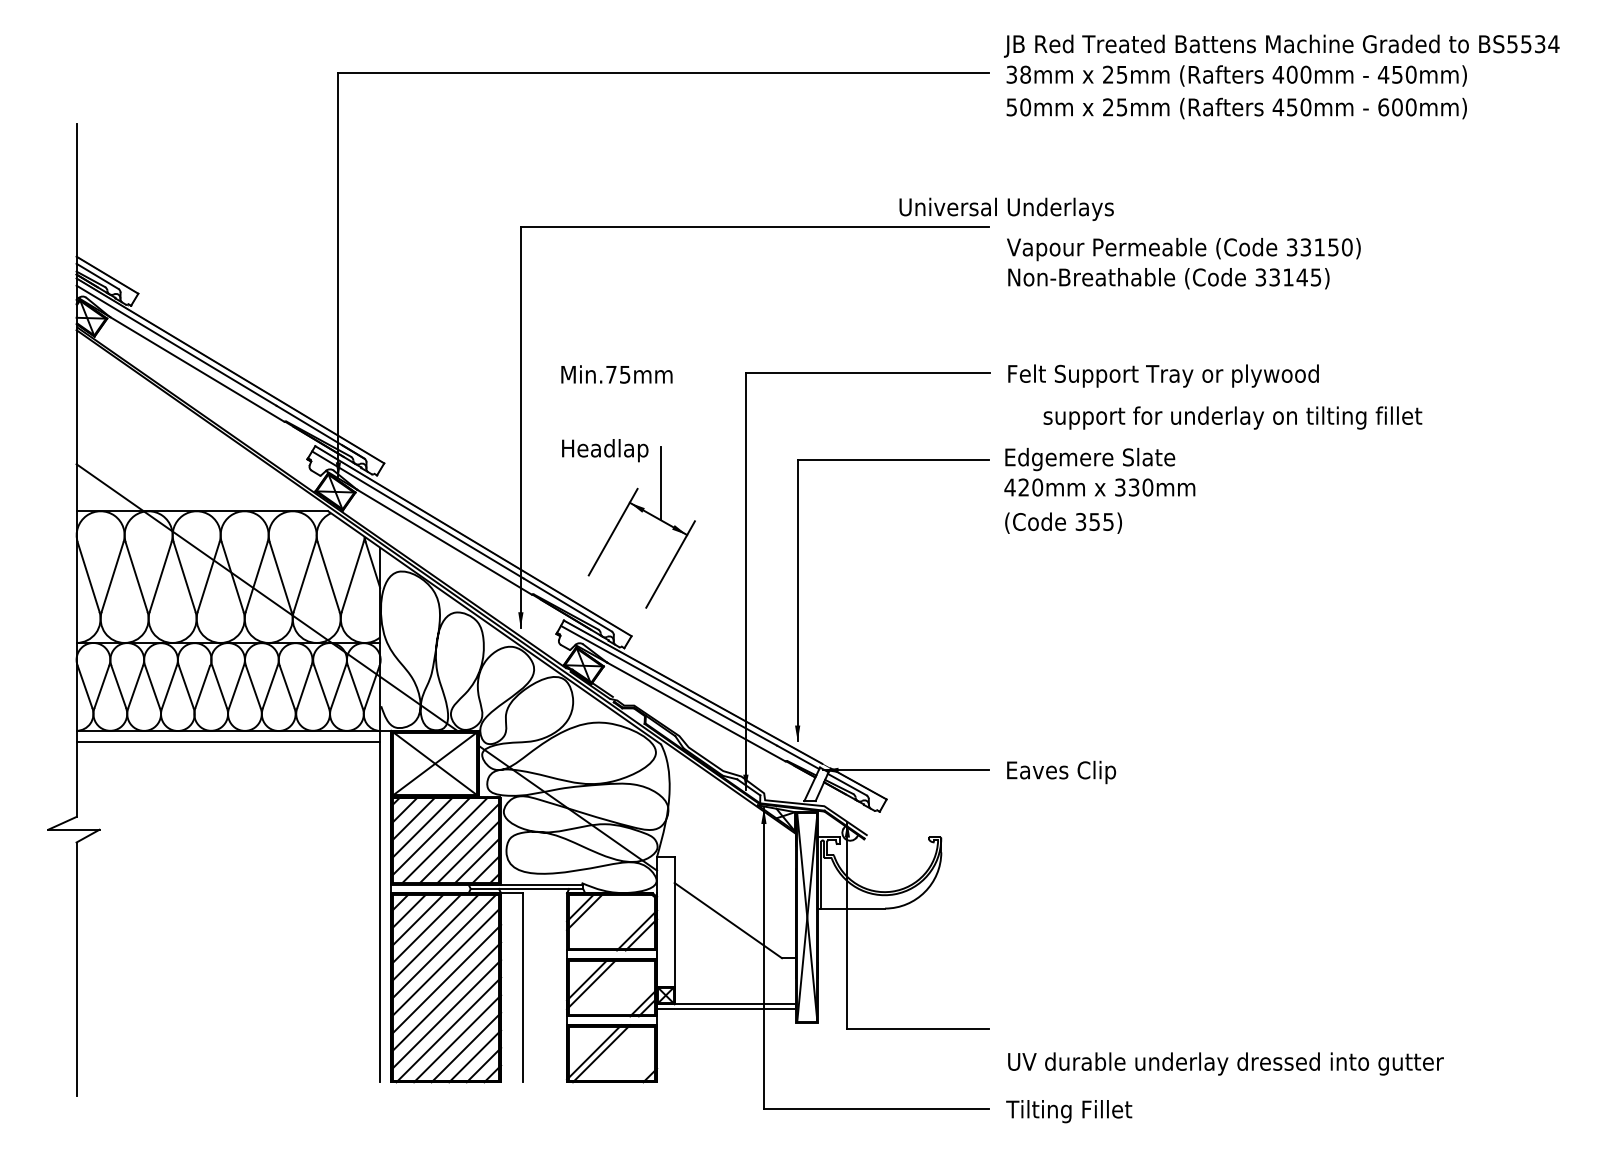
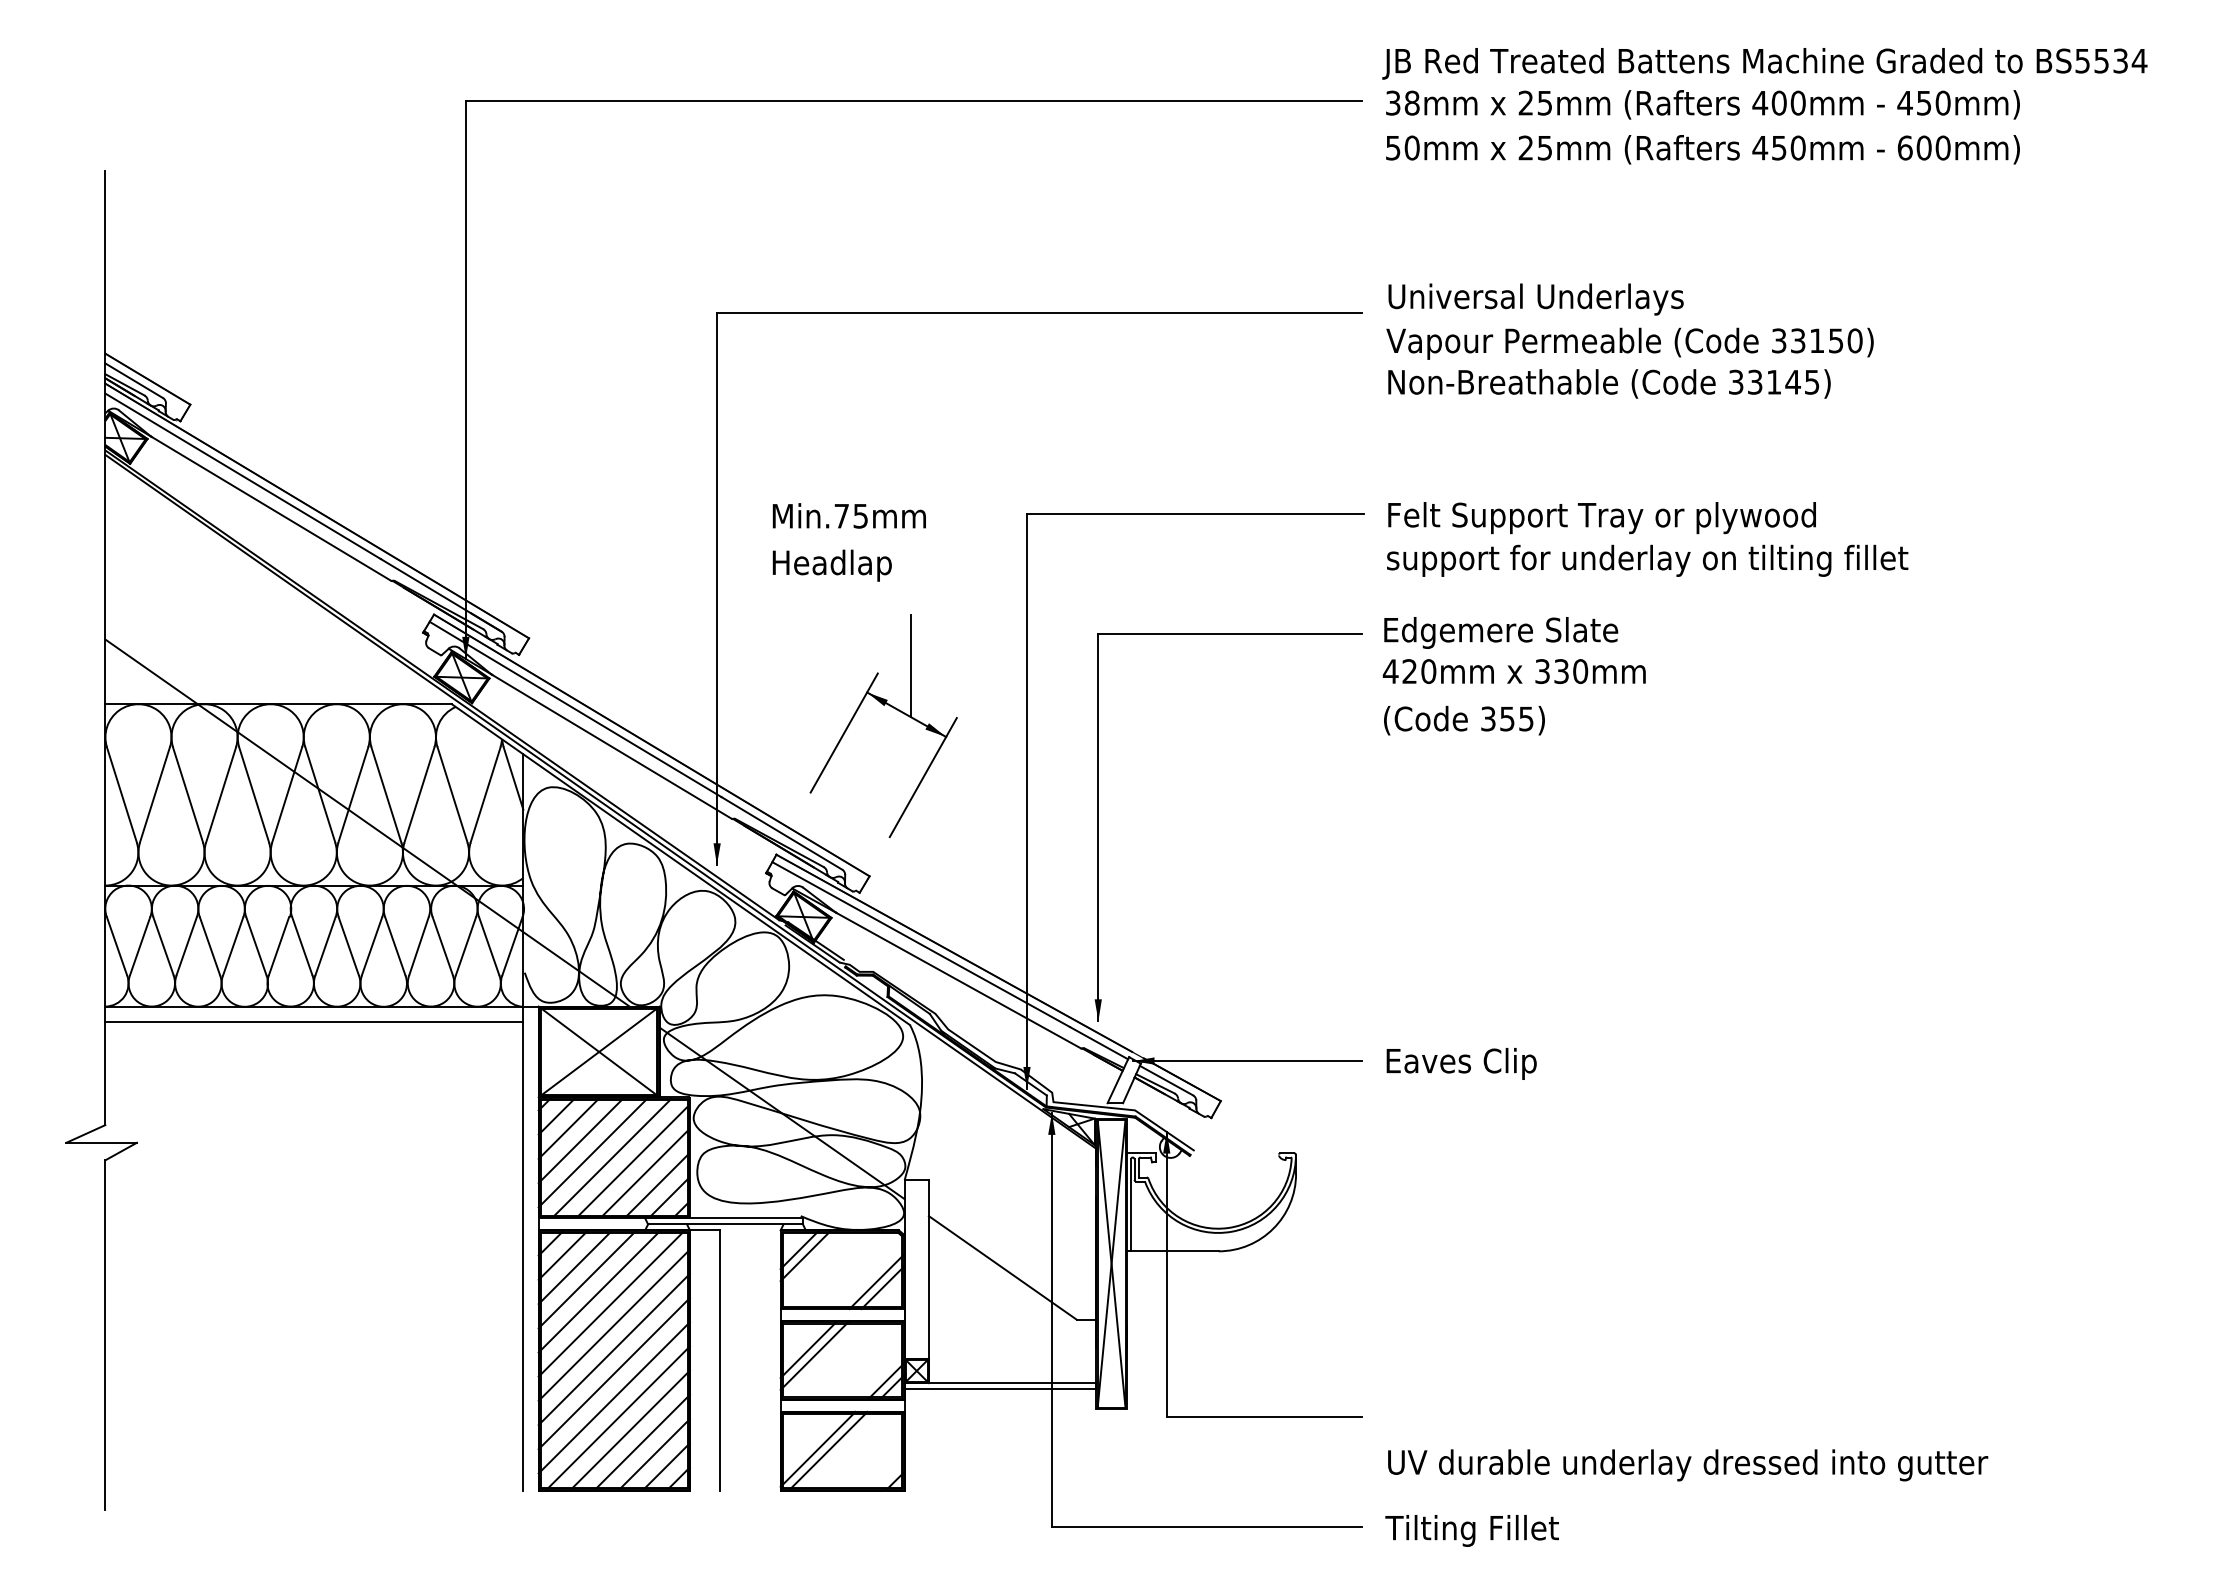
text: (1006, 209) -> (1535, 299), moved
text: (1232, 417) -> (1647, 560), moved
text: (604, 450) -> (831, 565), moved

